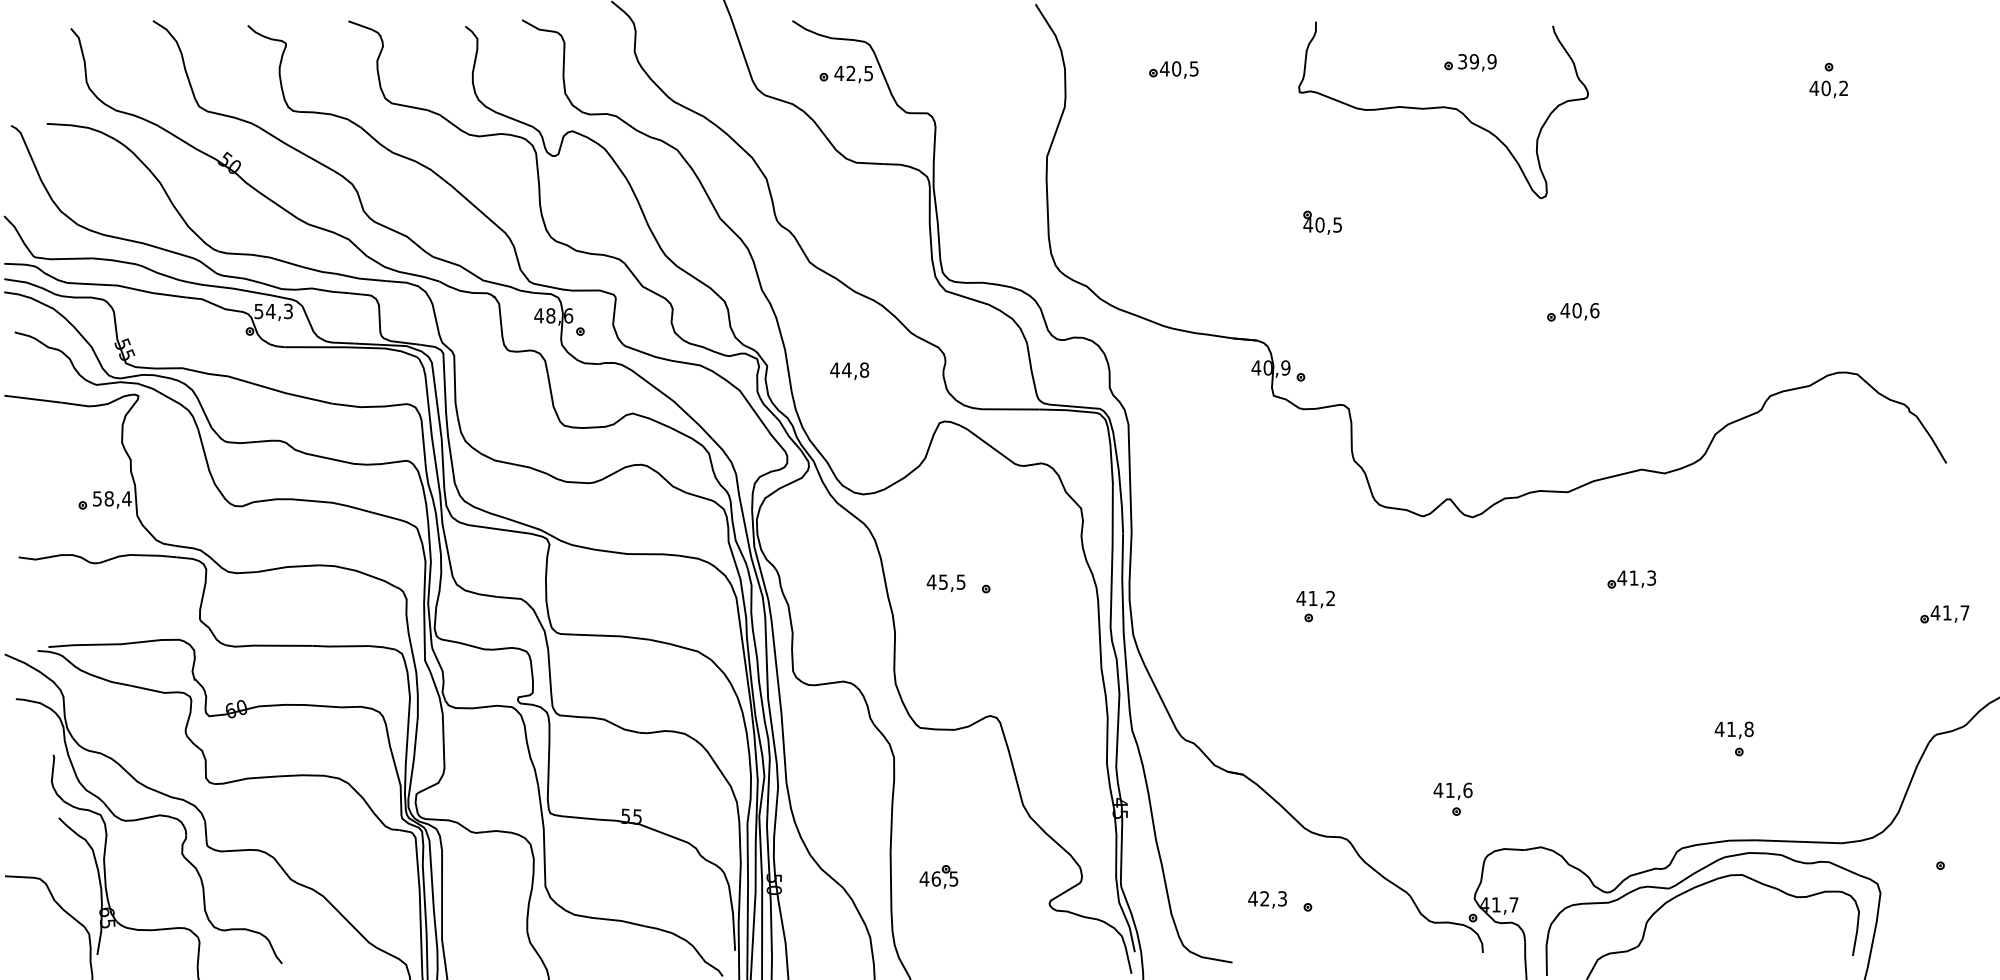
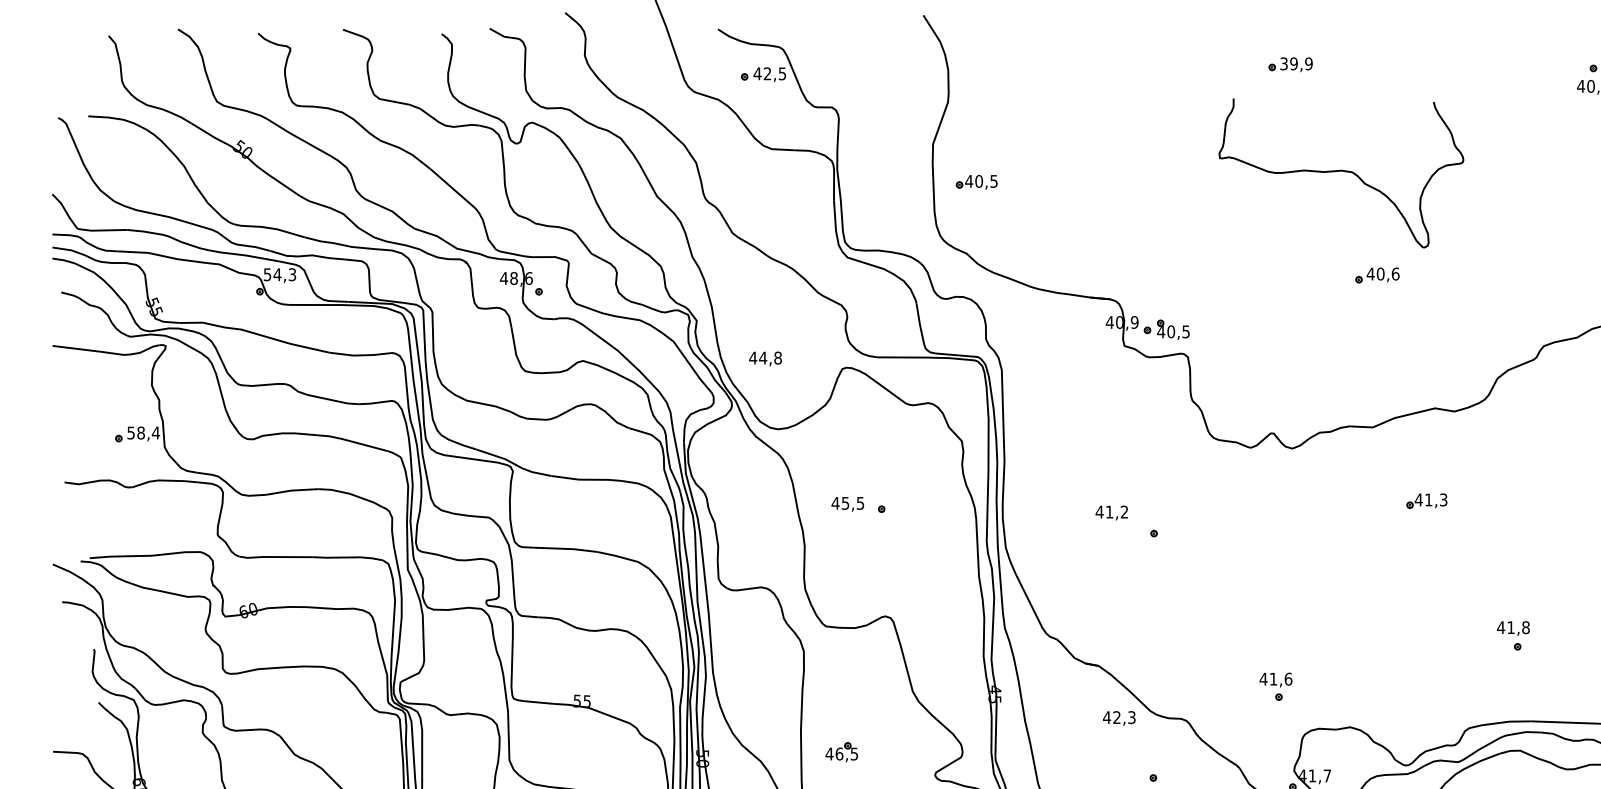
part: (1173, 69) -> (976, 181), moved
curve: (1443, 108) -> (1341, 171), moved
part: (1322, 222) -> (1173, 329), moved
text: (849, 370) -> (765, 358), moved
text: (1315, 599) -> (1111, 512), moved
text: (1267, 899) -> (1119, 718), moved

